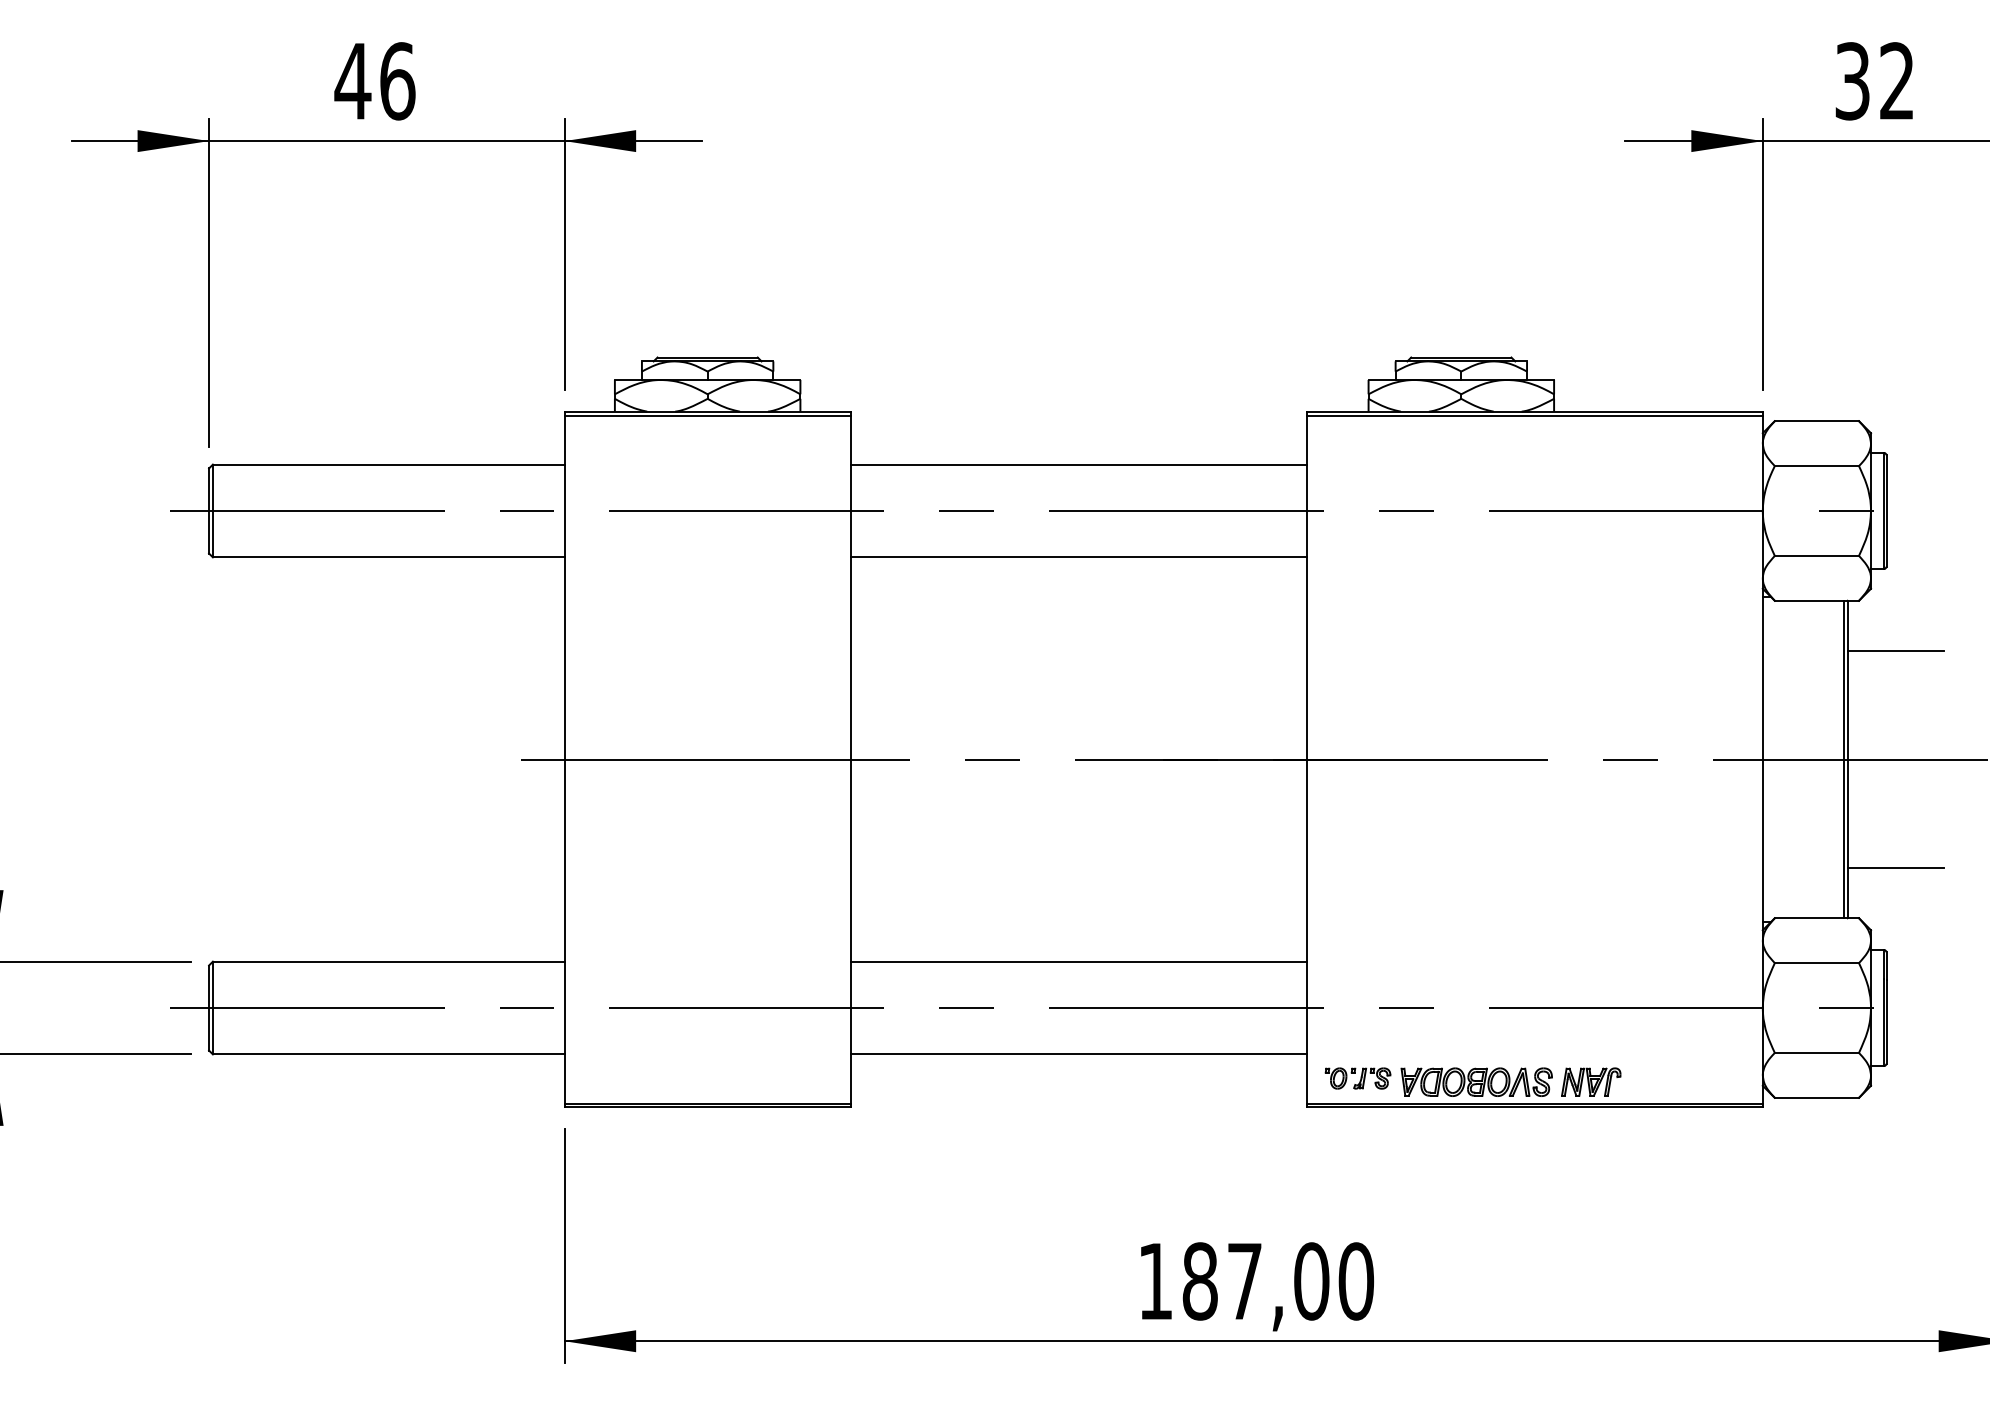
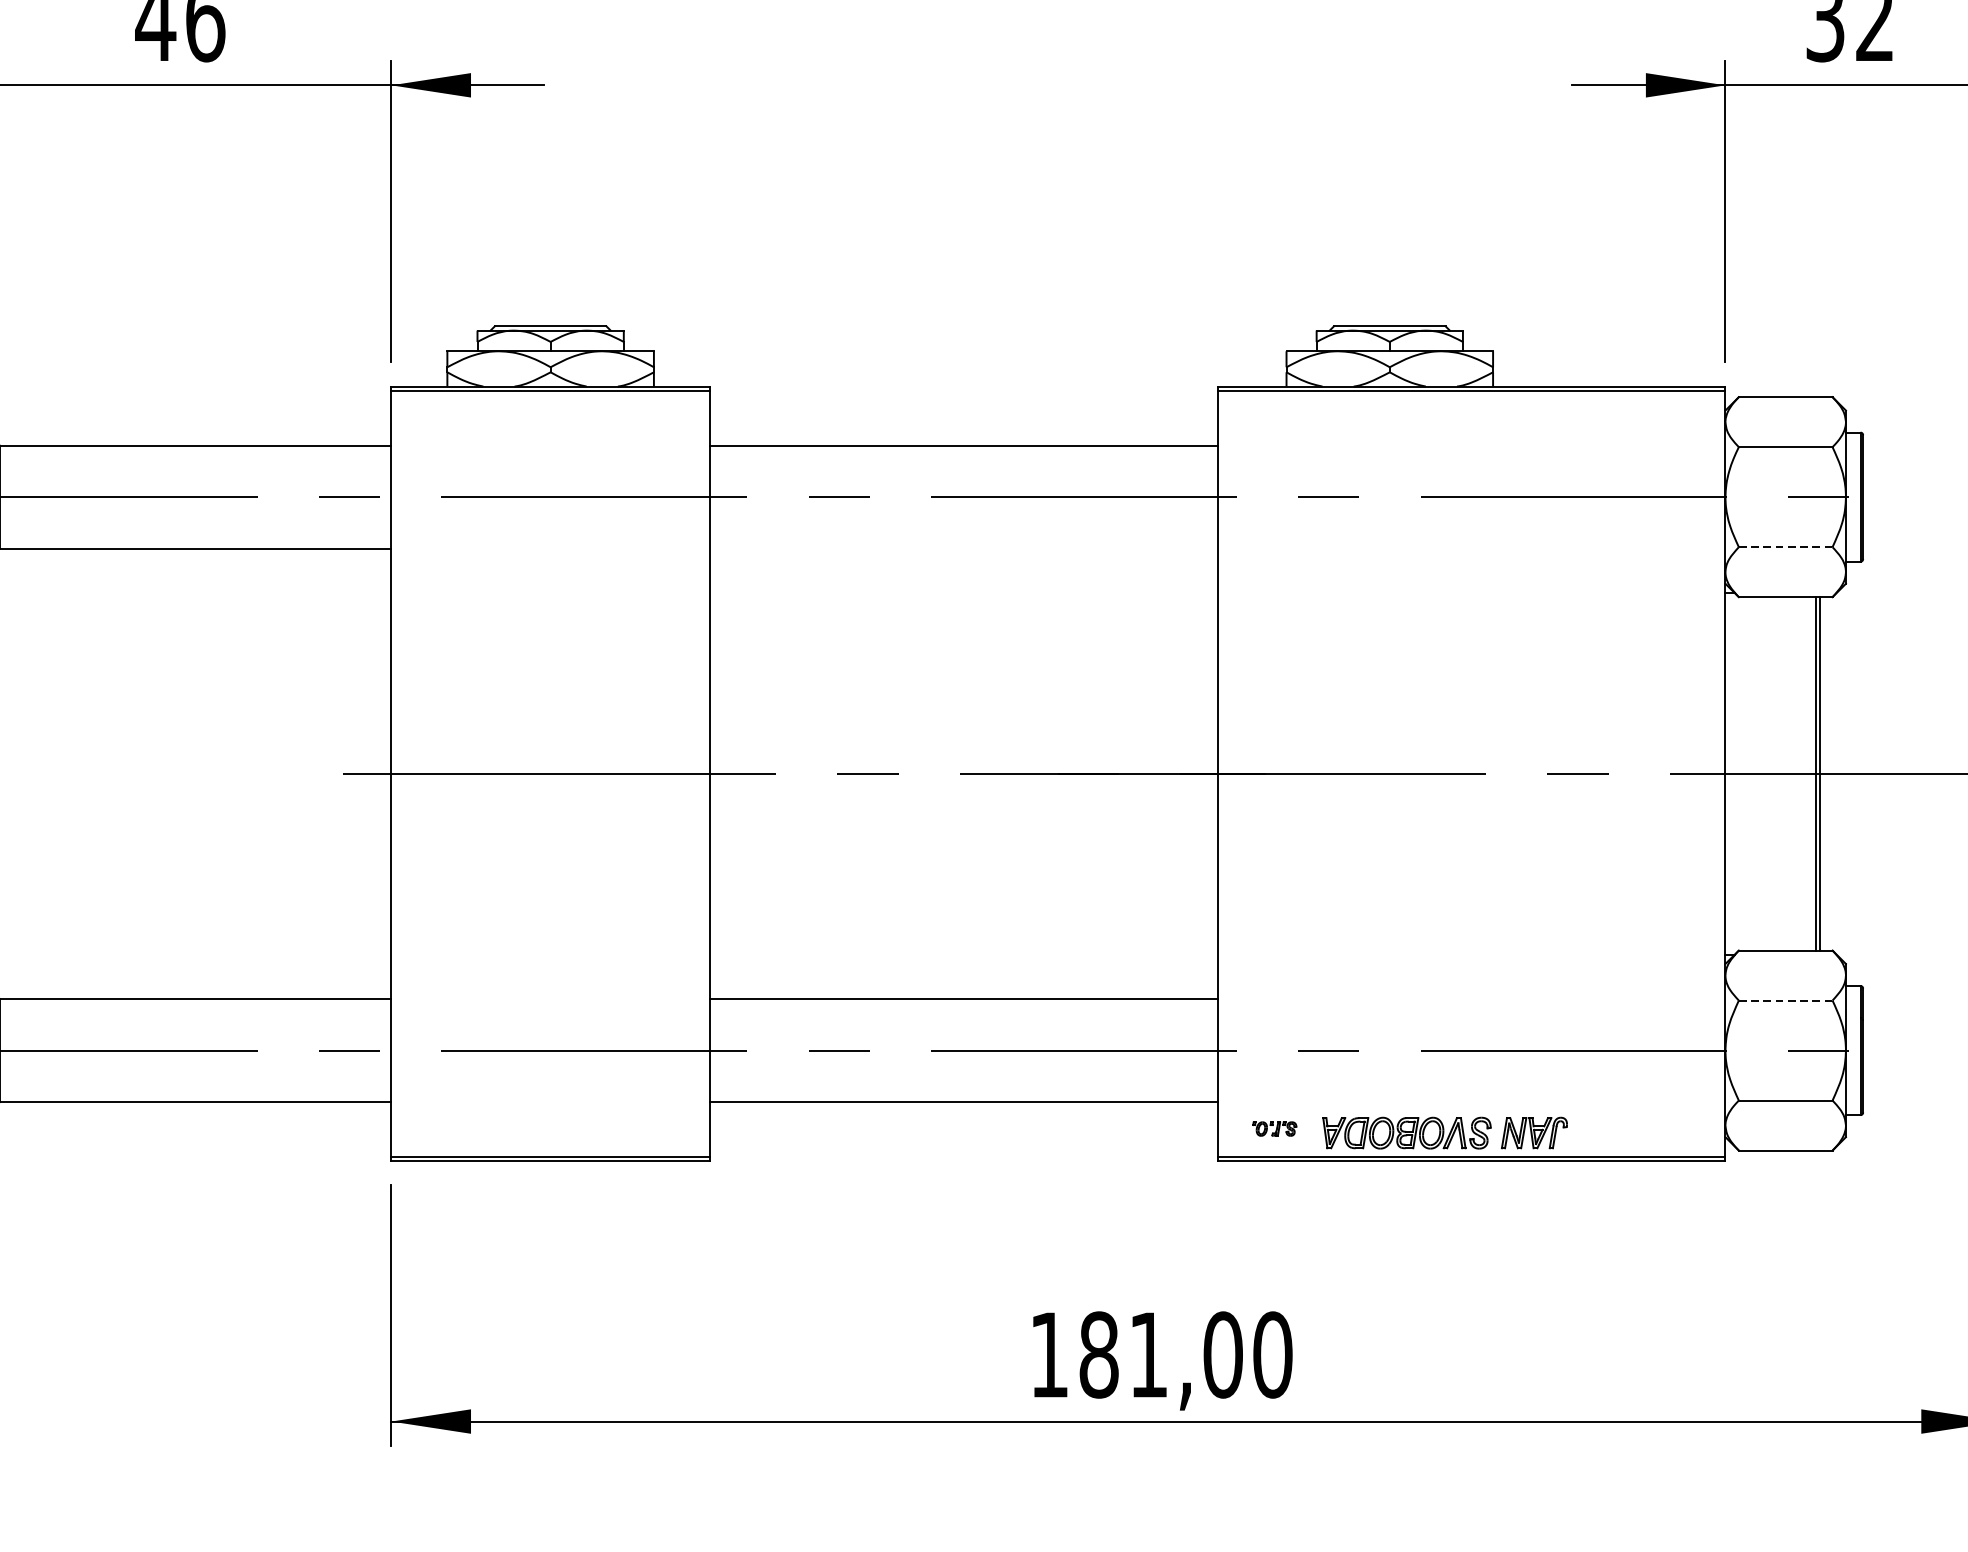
line: (1817, 555) -> (1786, 546), solid -> dashed
line: (1078, 557) -> (963, 548), removed
line: (1895, 651) -> (1873, 653), removed
line: (1895, 867) -> (1873, 894), removed
line: (1817, 963) -> (1786, 1000), solid -> dashed
part: (1357, 1078) -> (1274, 1129), size x0.6
text: (1244, 1281) -> (1148, 1355), 187,00 -> 181,00

